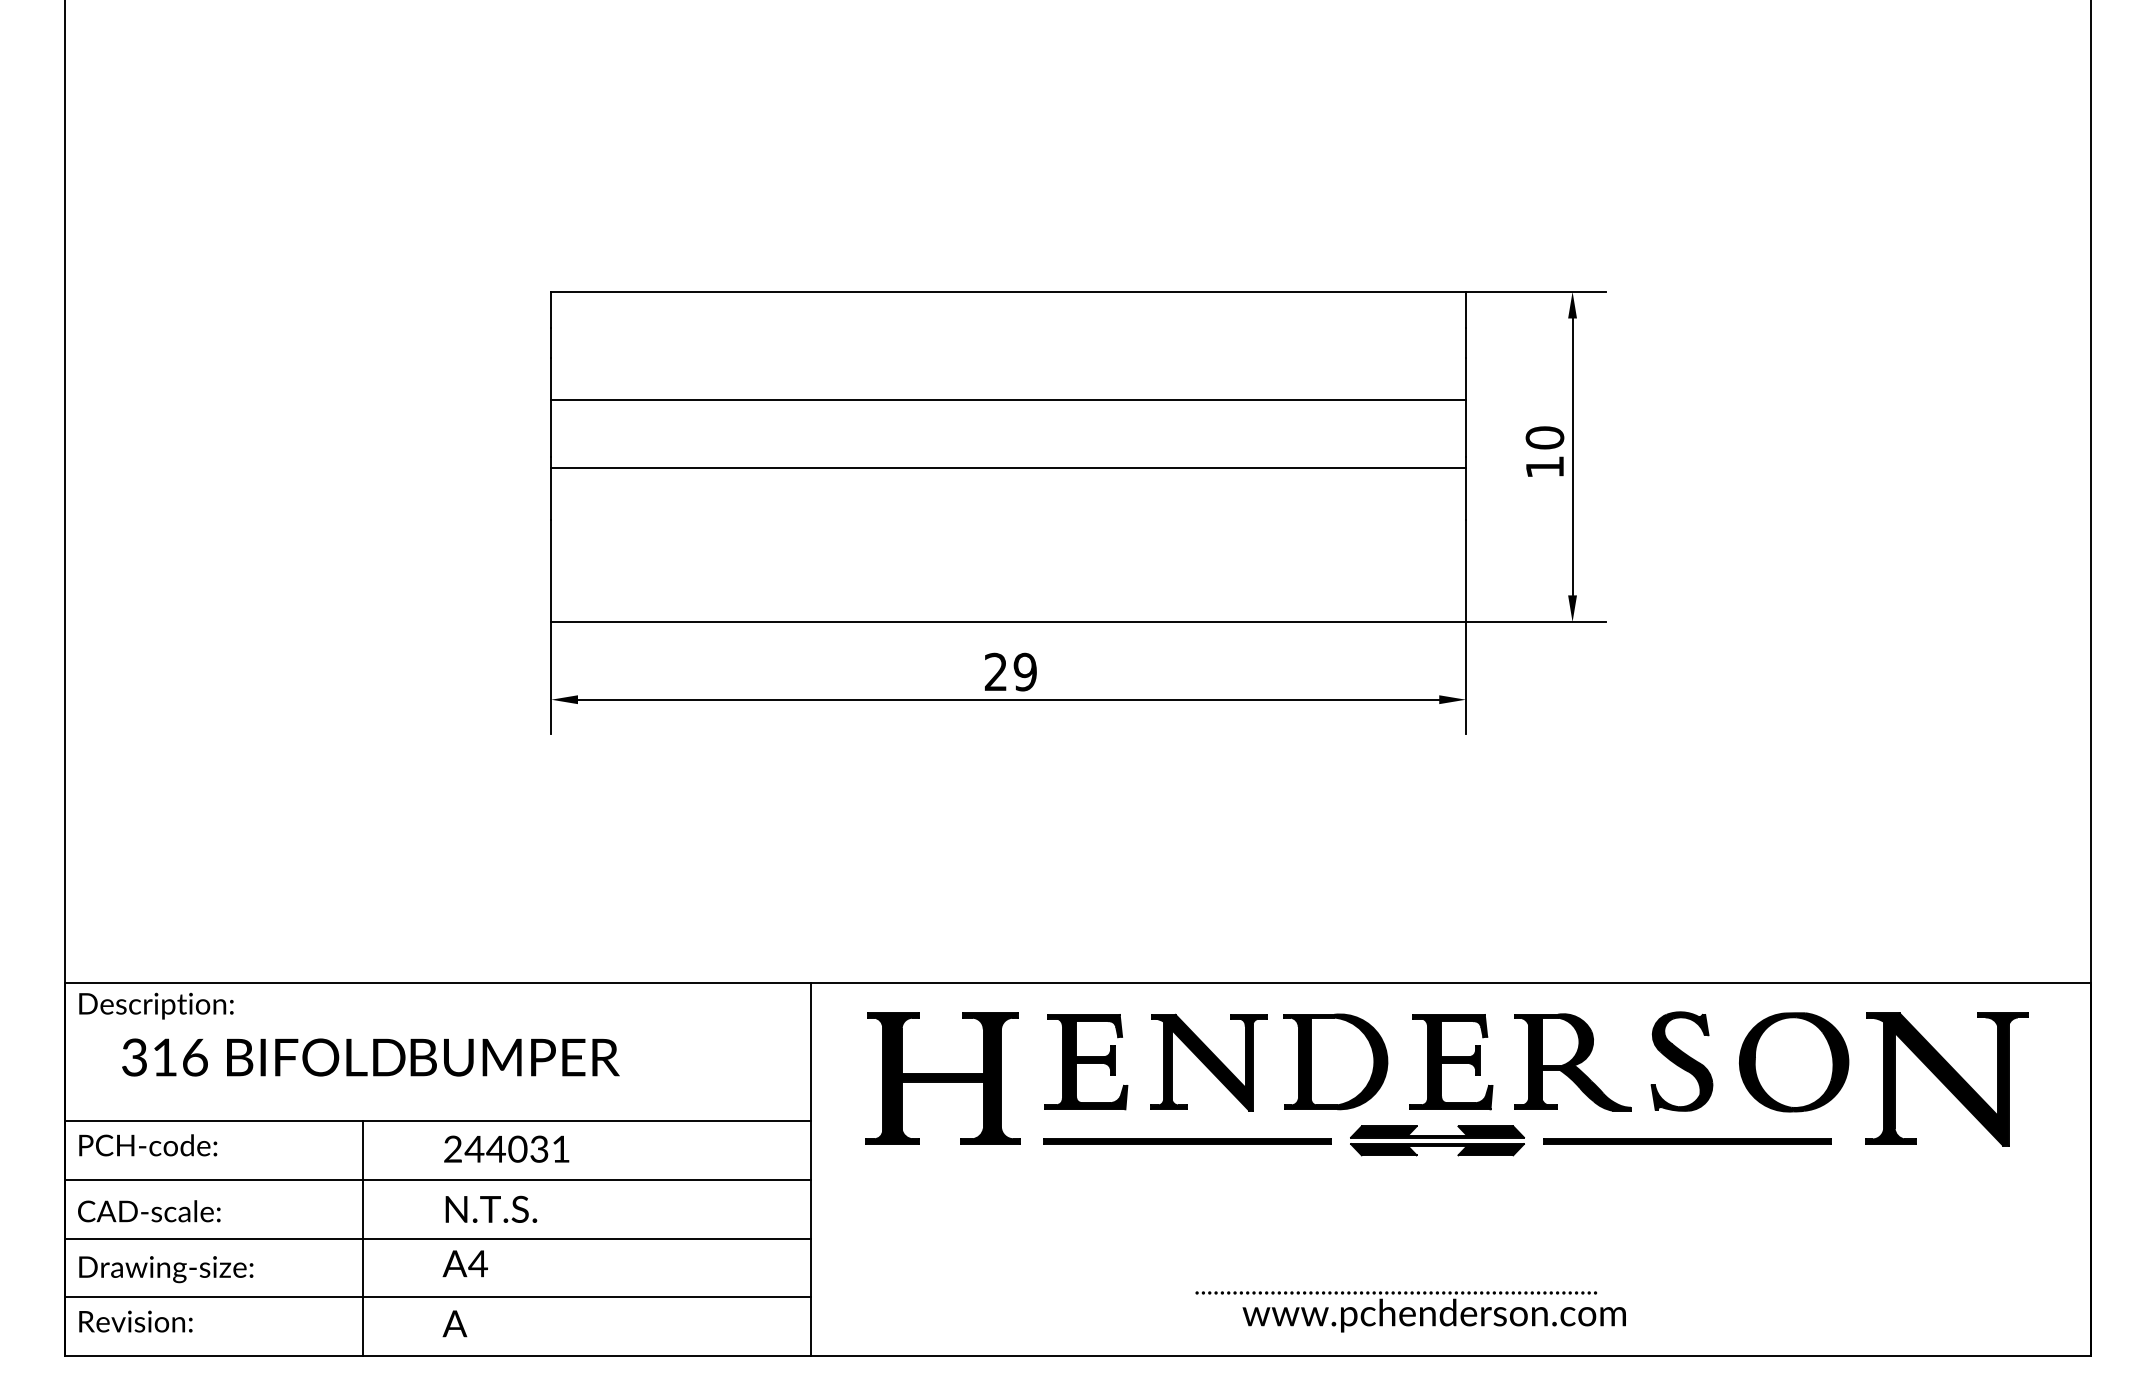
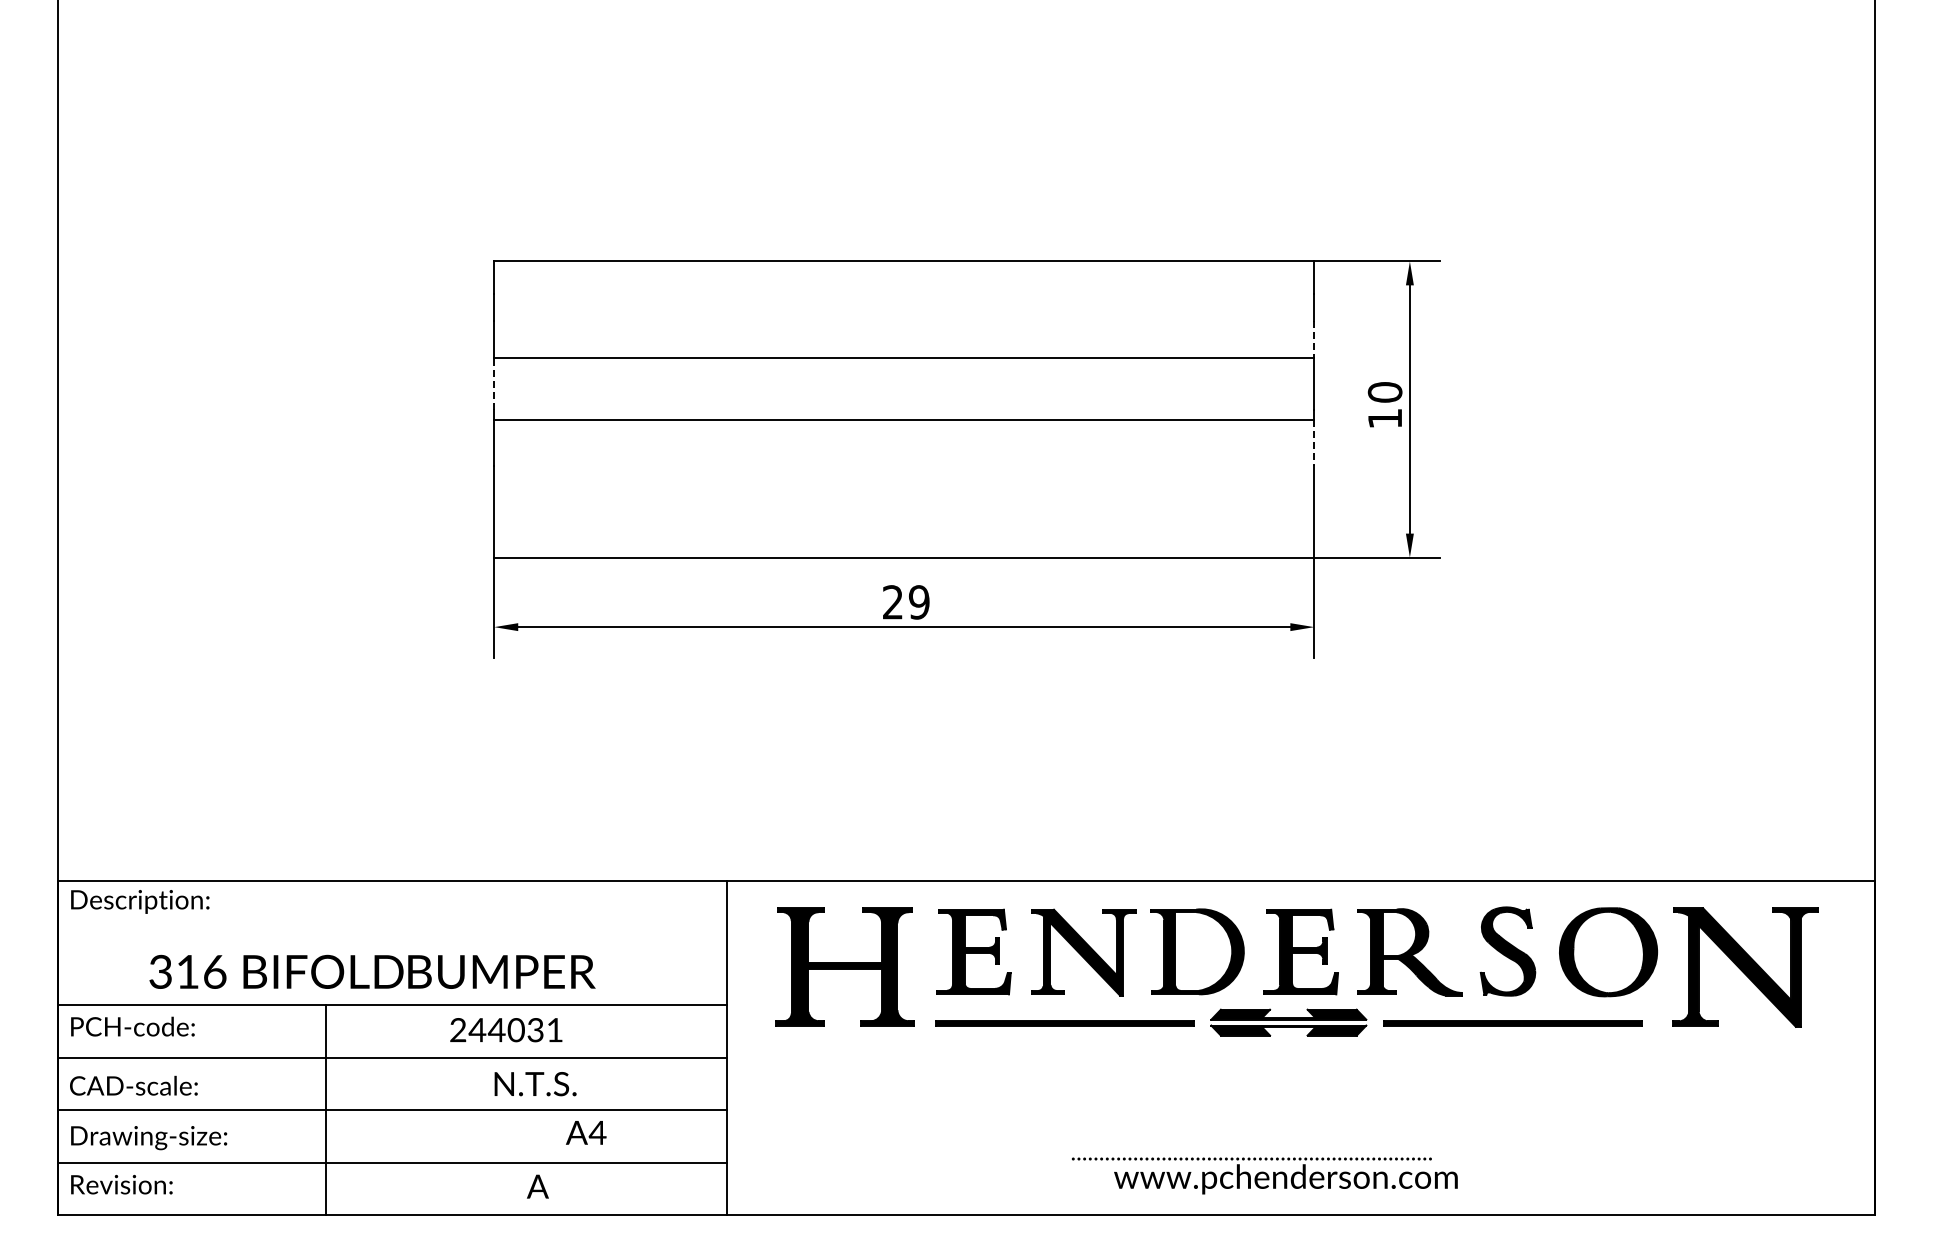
line: (1466, 378) -> (1314, 339), solid -> dashed
line: (551, 429) -> (494, 384), solid -> dashed
line: (1466, 493) -> (1314, 442), solid -> dashed
text: (370, 1057) -> (372, 971), moved
text: (506, 1149) -> (506, 1030), moved
text: (491, 1209) -> (535, 1084), moved
text: (465, 1263) -> (586, 1132), moved
text: (454, 1323) -> (537, 1186), moved

